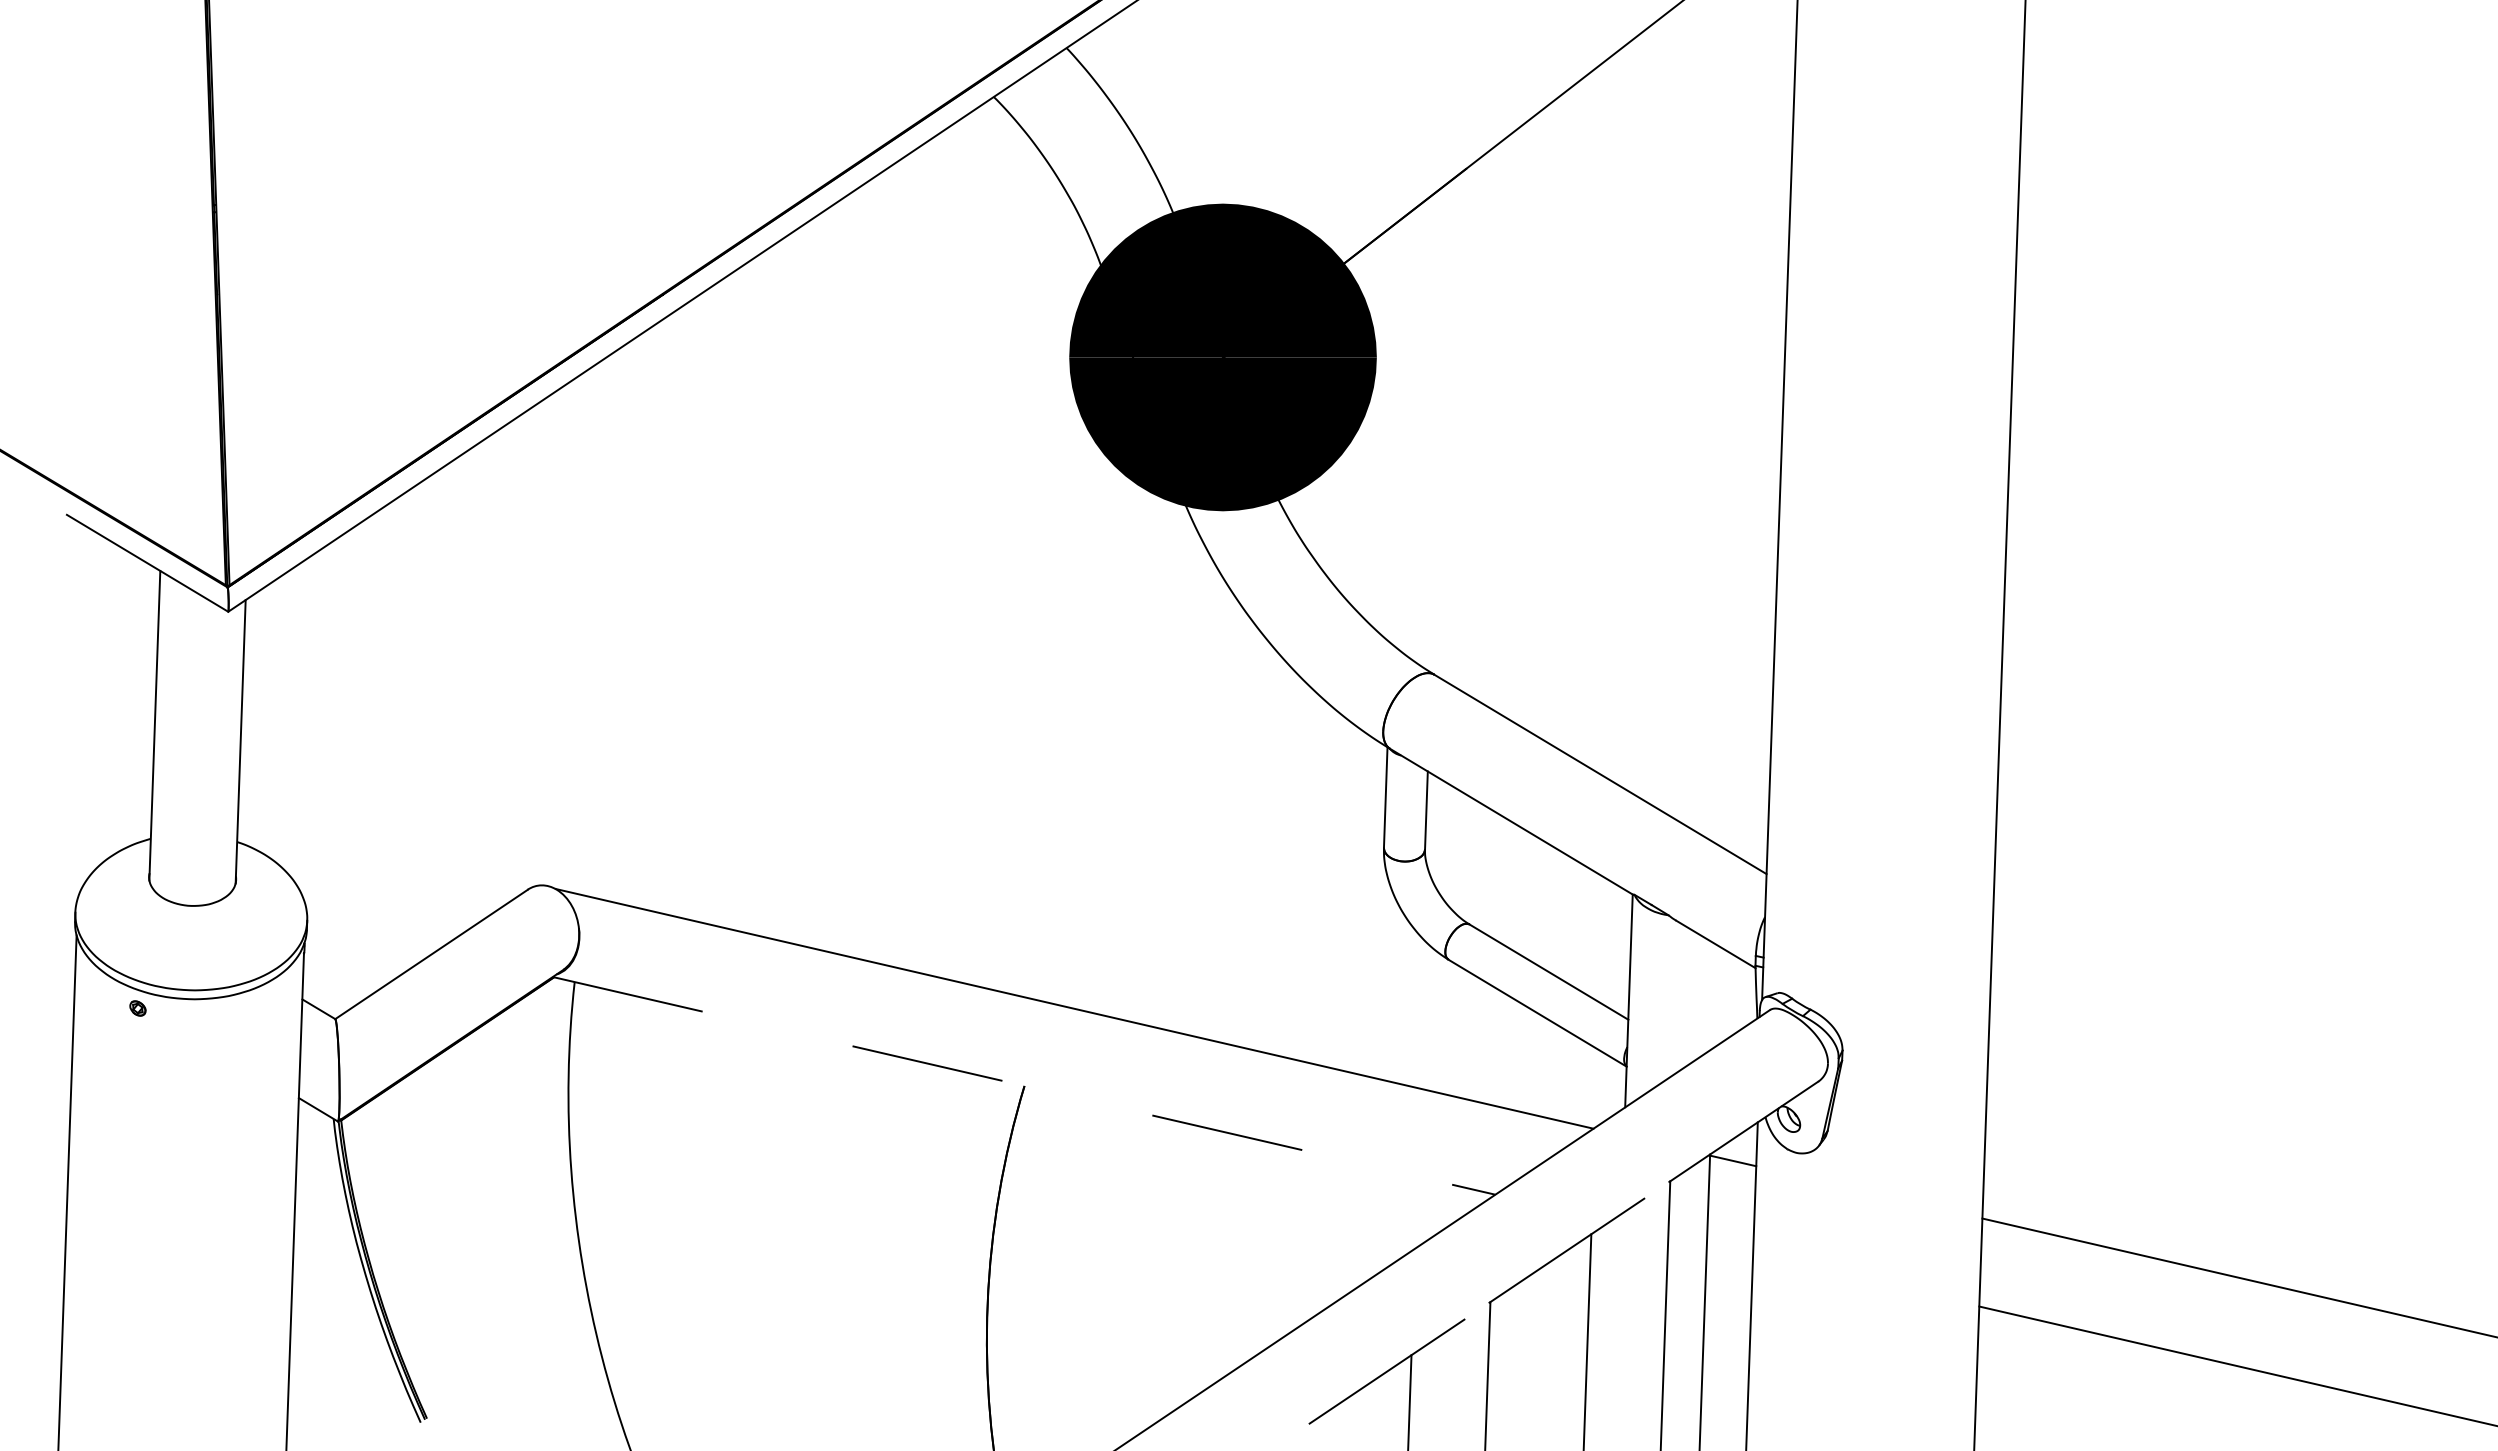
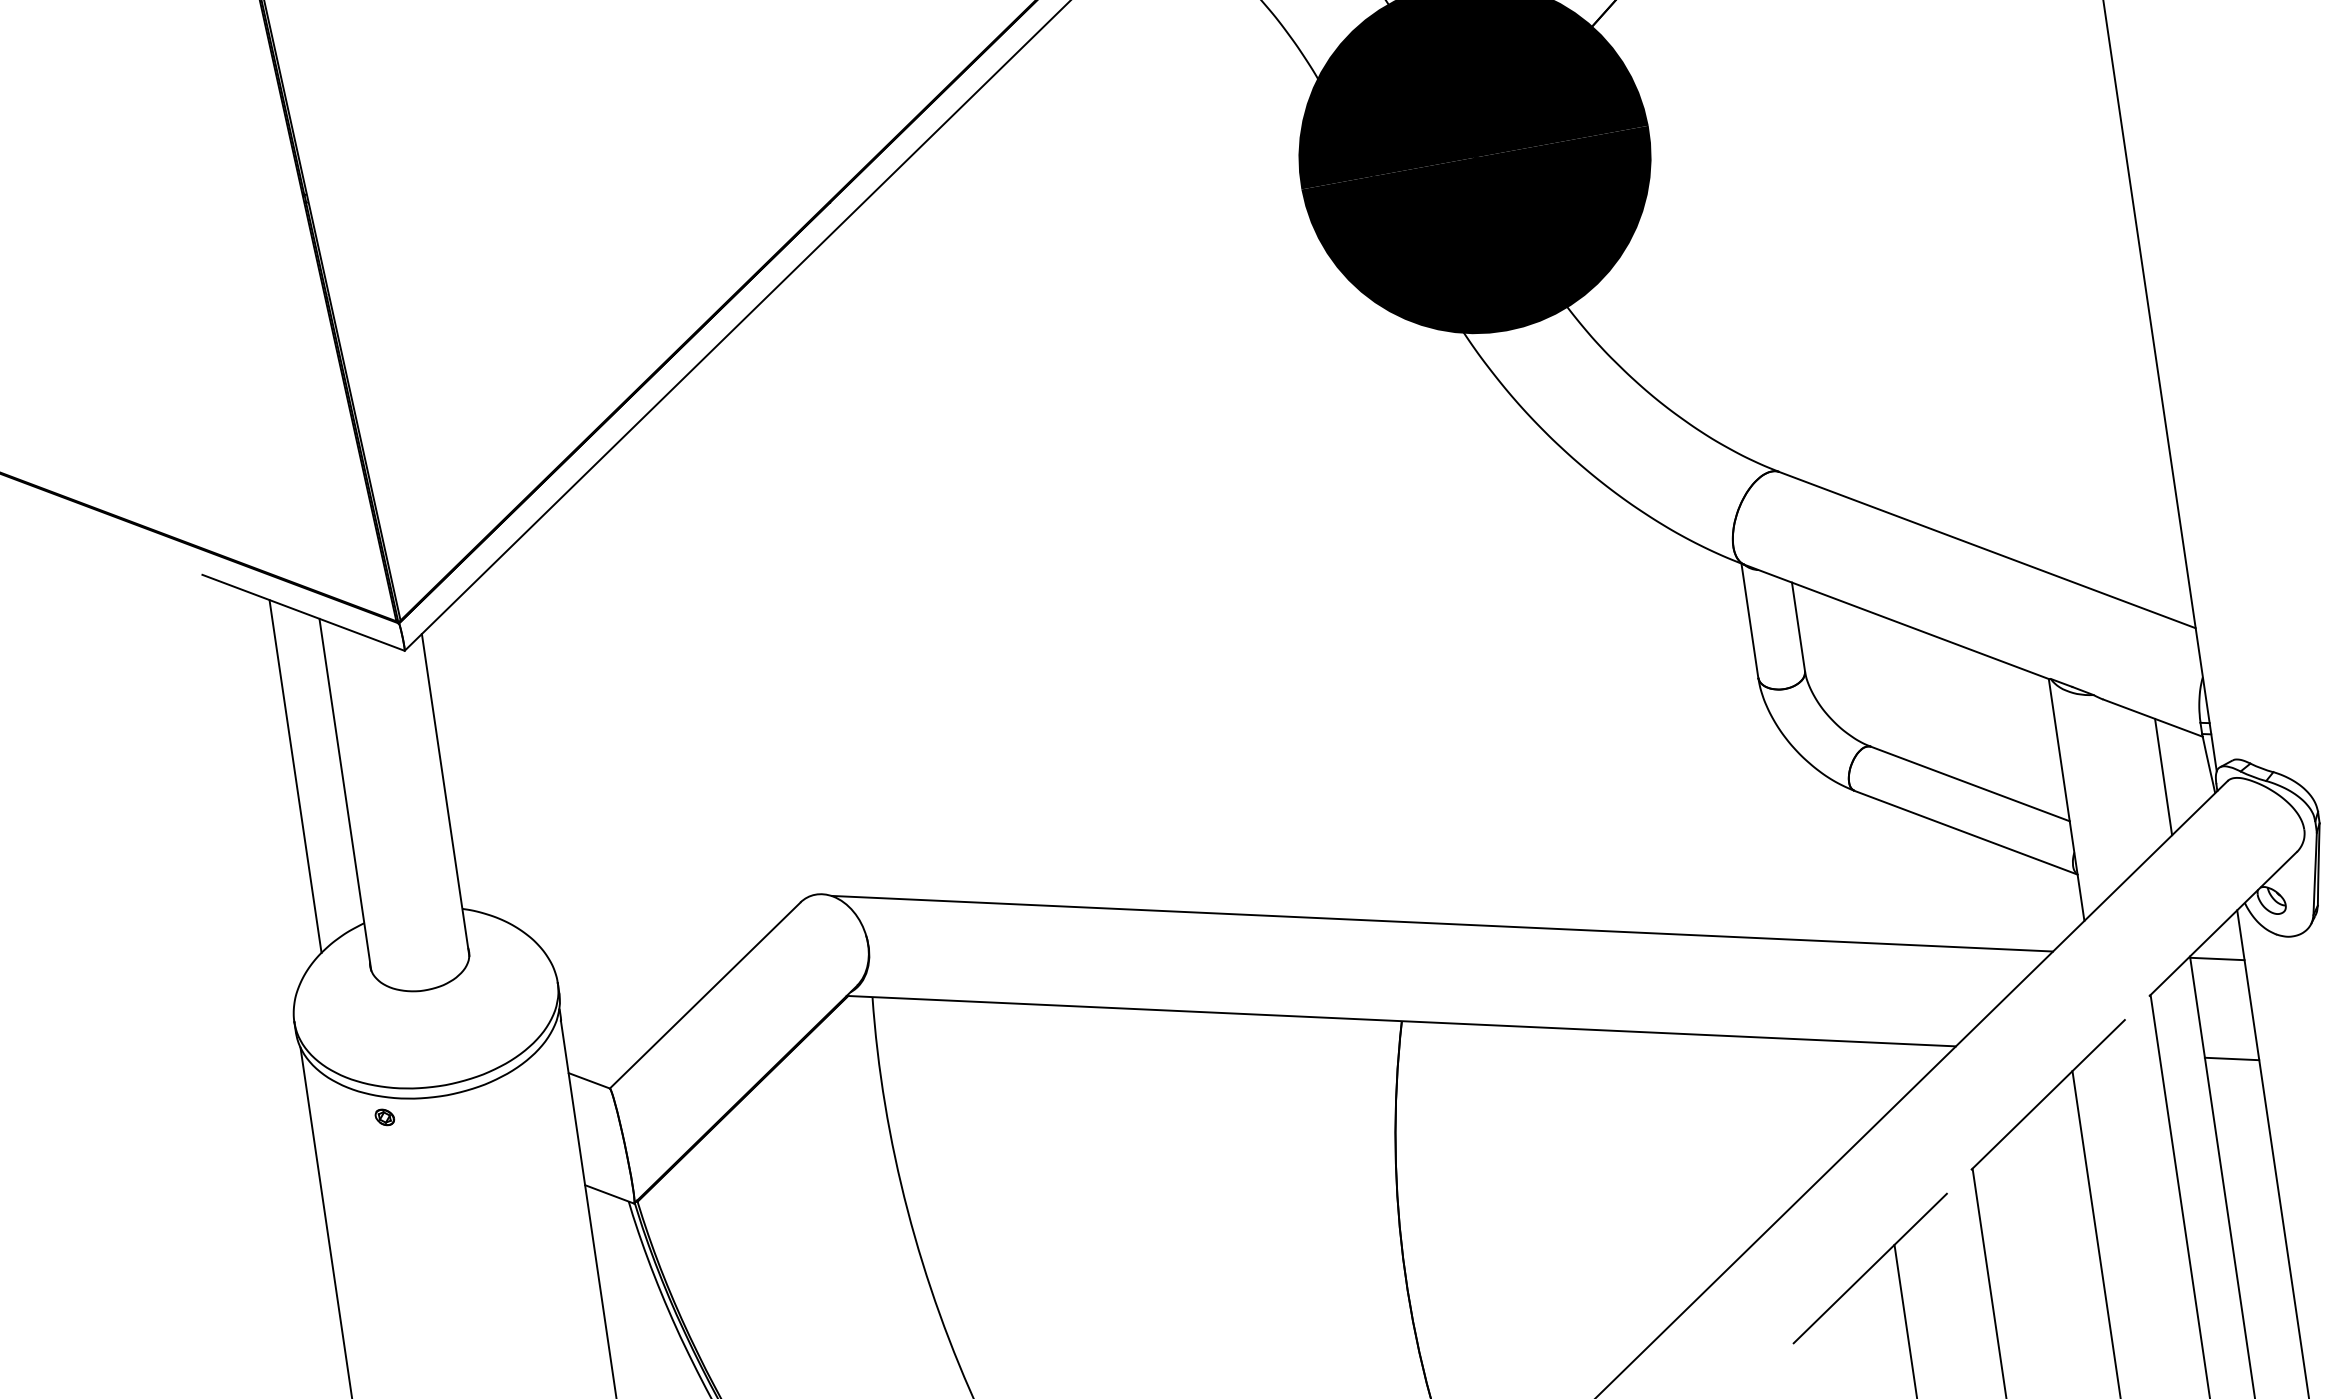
line: (114, 702) -> (295, 776), added
line: (1715, 996) -> (2163, 777), added
line: (1024, 1085) -> (1401, 1020), dashed -> solid
line: (1729, 1248) -> (2231, 1058), added

